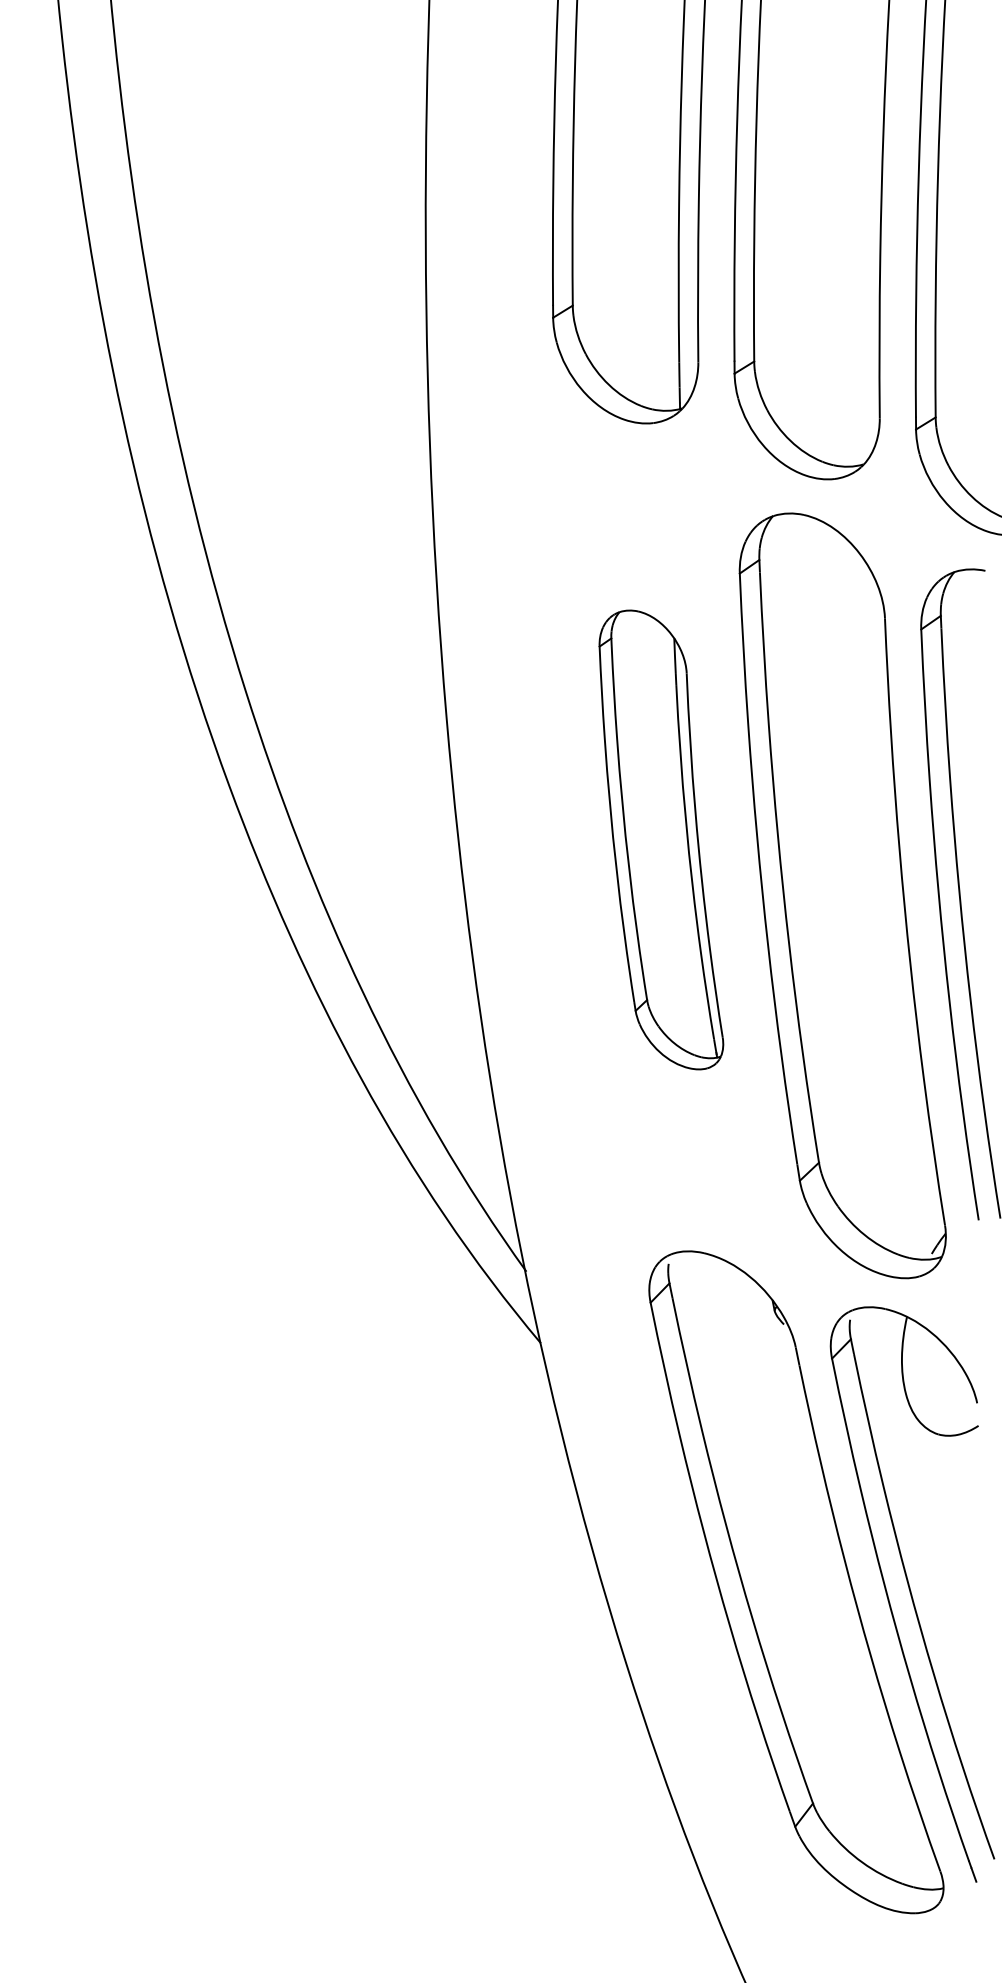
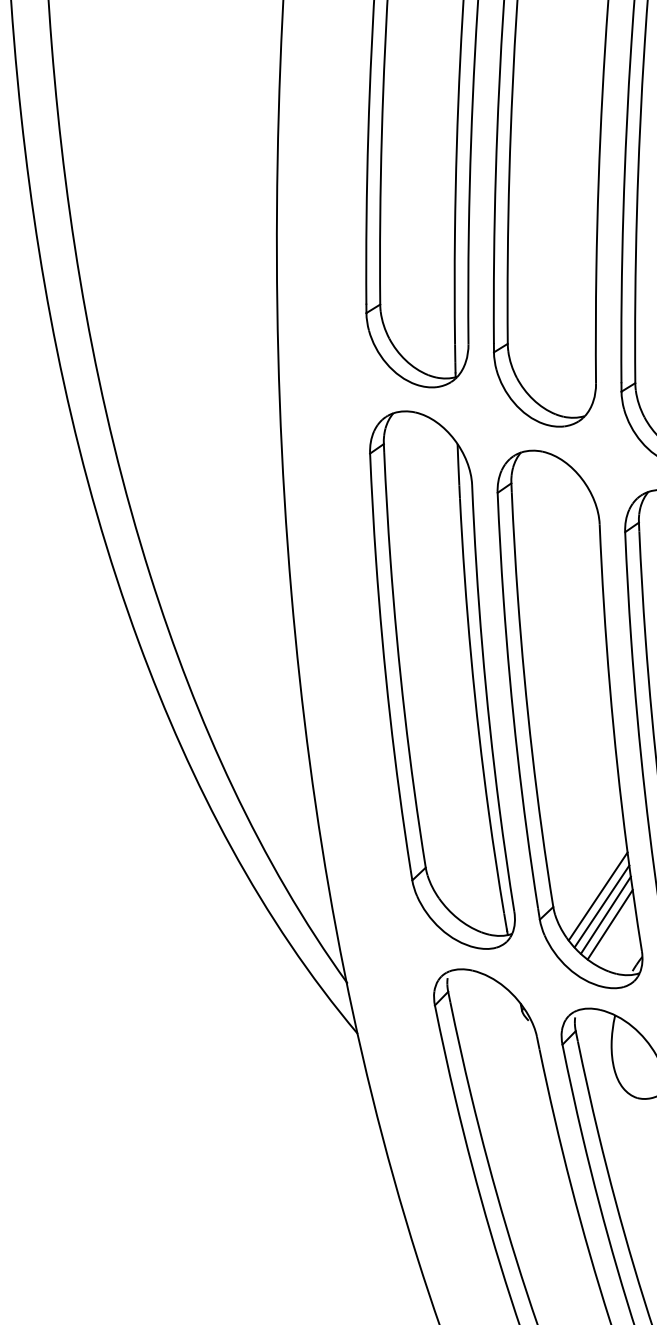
part: (661, 839) -> (442, 679), size x1.67
line: (882, 1147) -> (597, 896), added
line: (888, 1161) -> (602, 906), added
line: (893, 1174) -> (605, 915), added
line: (899, 1187) -> (609, 924), added

